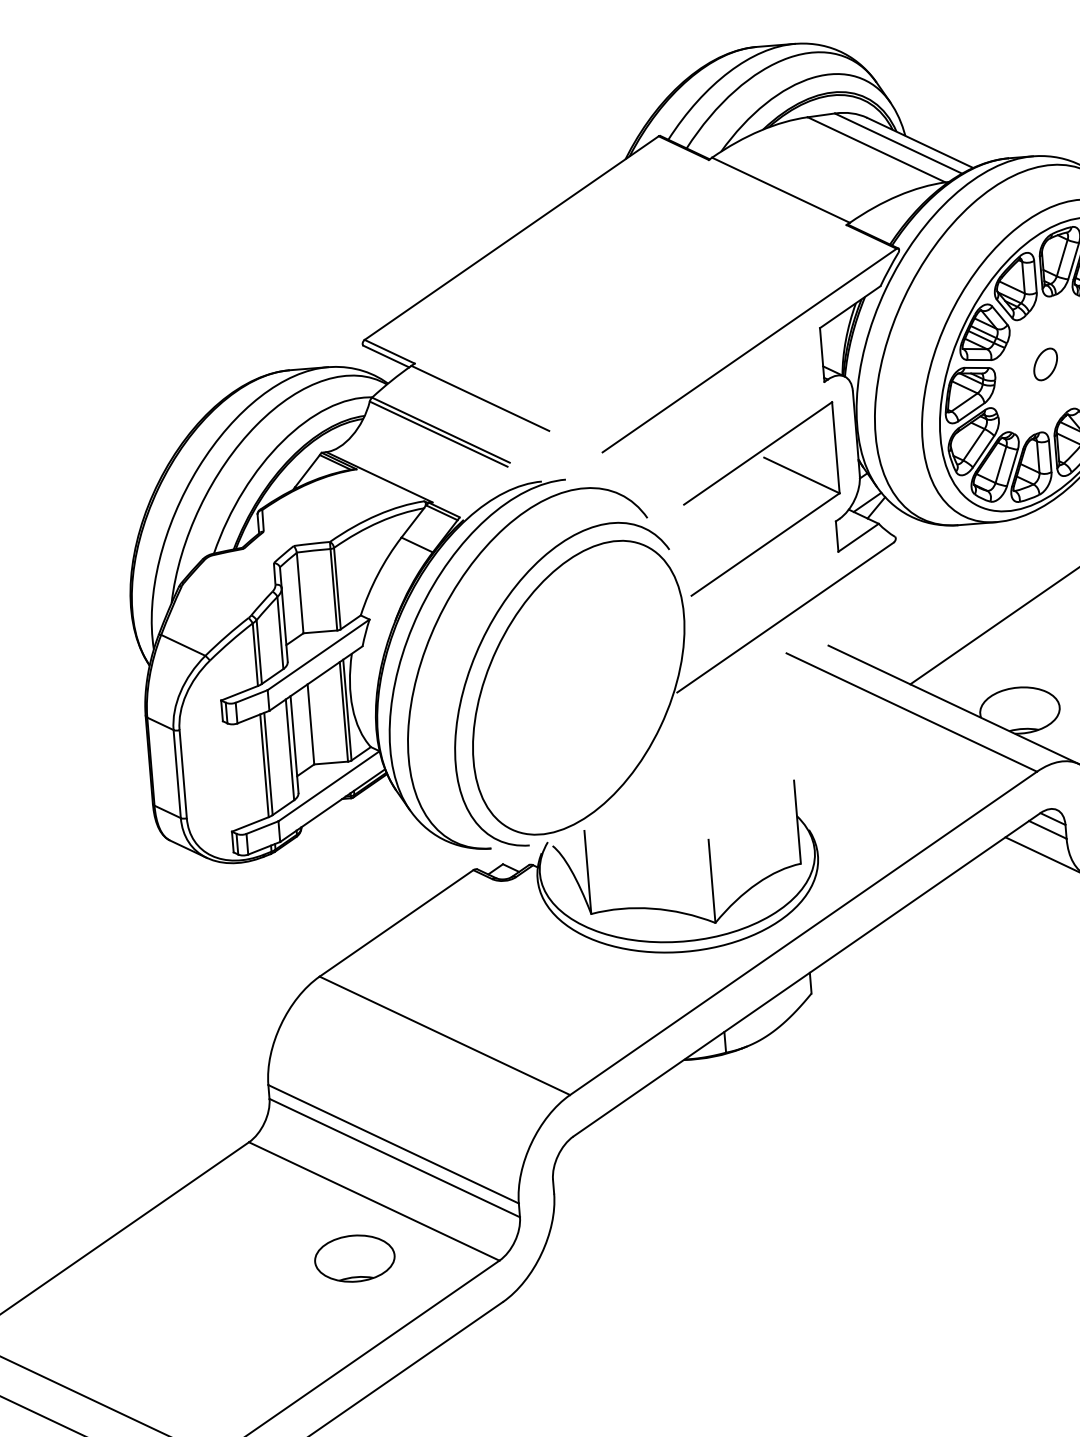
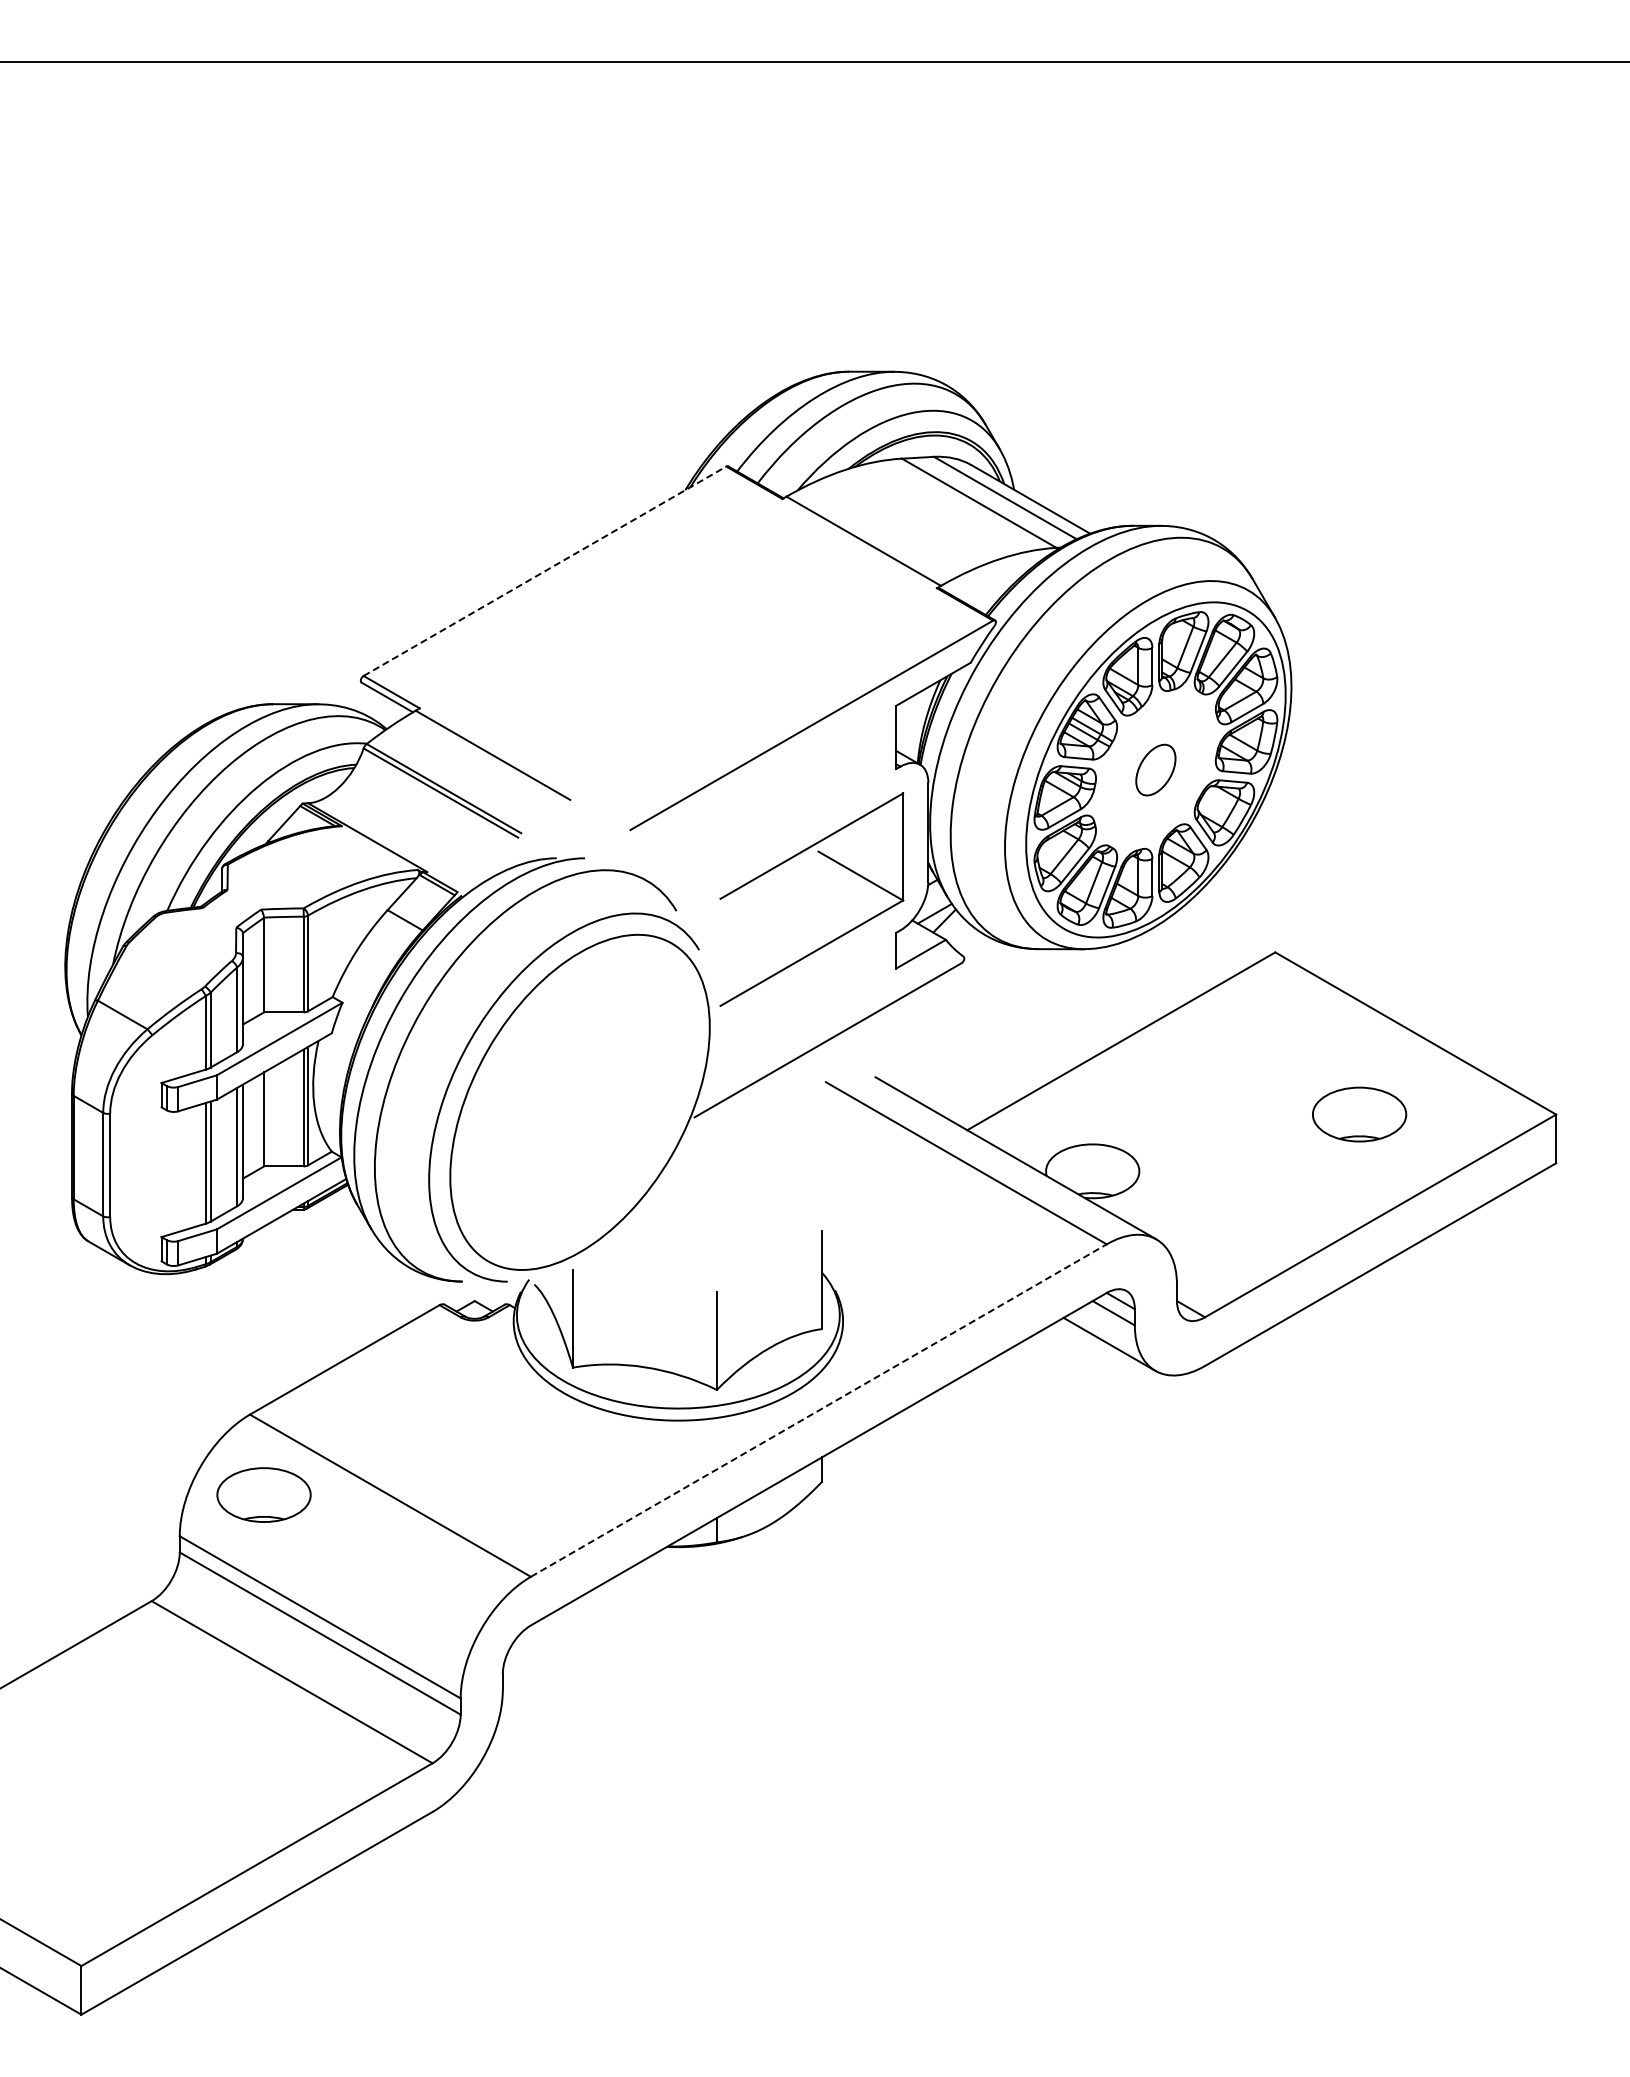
line: (512, 238) -> (545, 571), solid -> dashed
part: (1045, 364) -> (1155, 769), size x1.4
line: (804, 933) -> (819, 1410), solid -> dashed
part: (354, 1258) -> (263, 1494), moved

